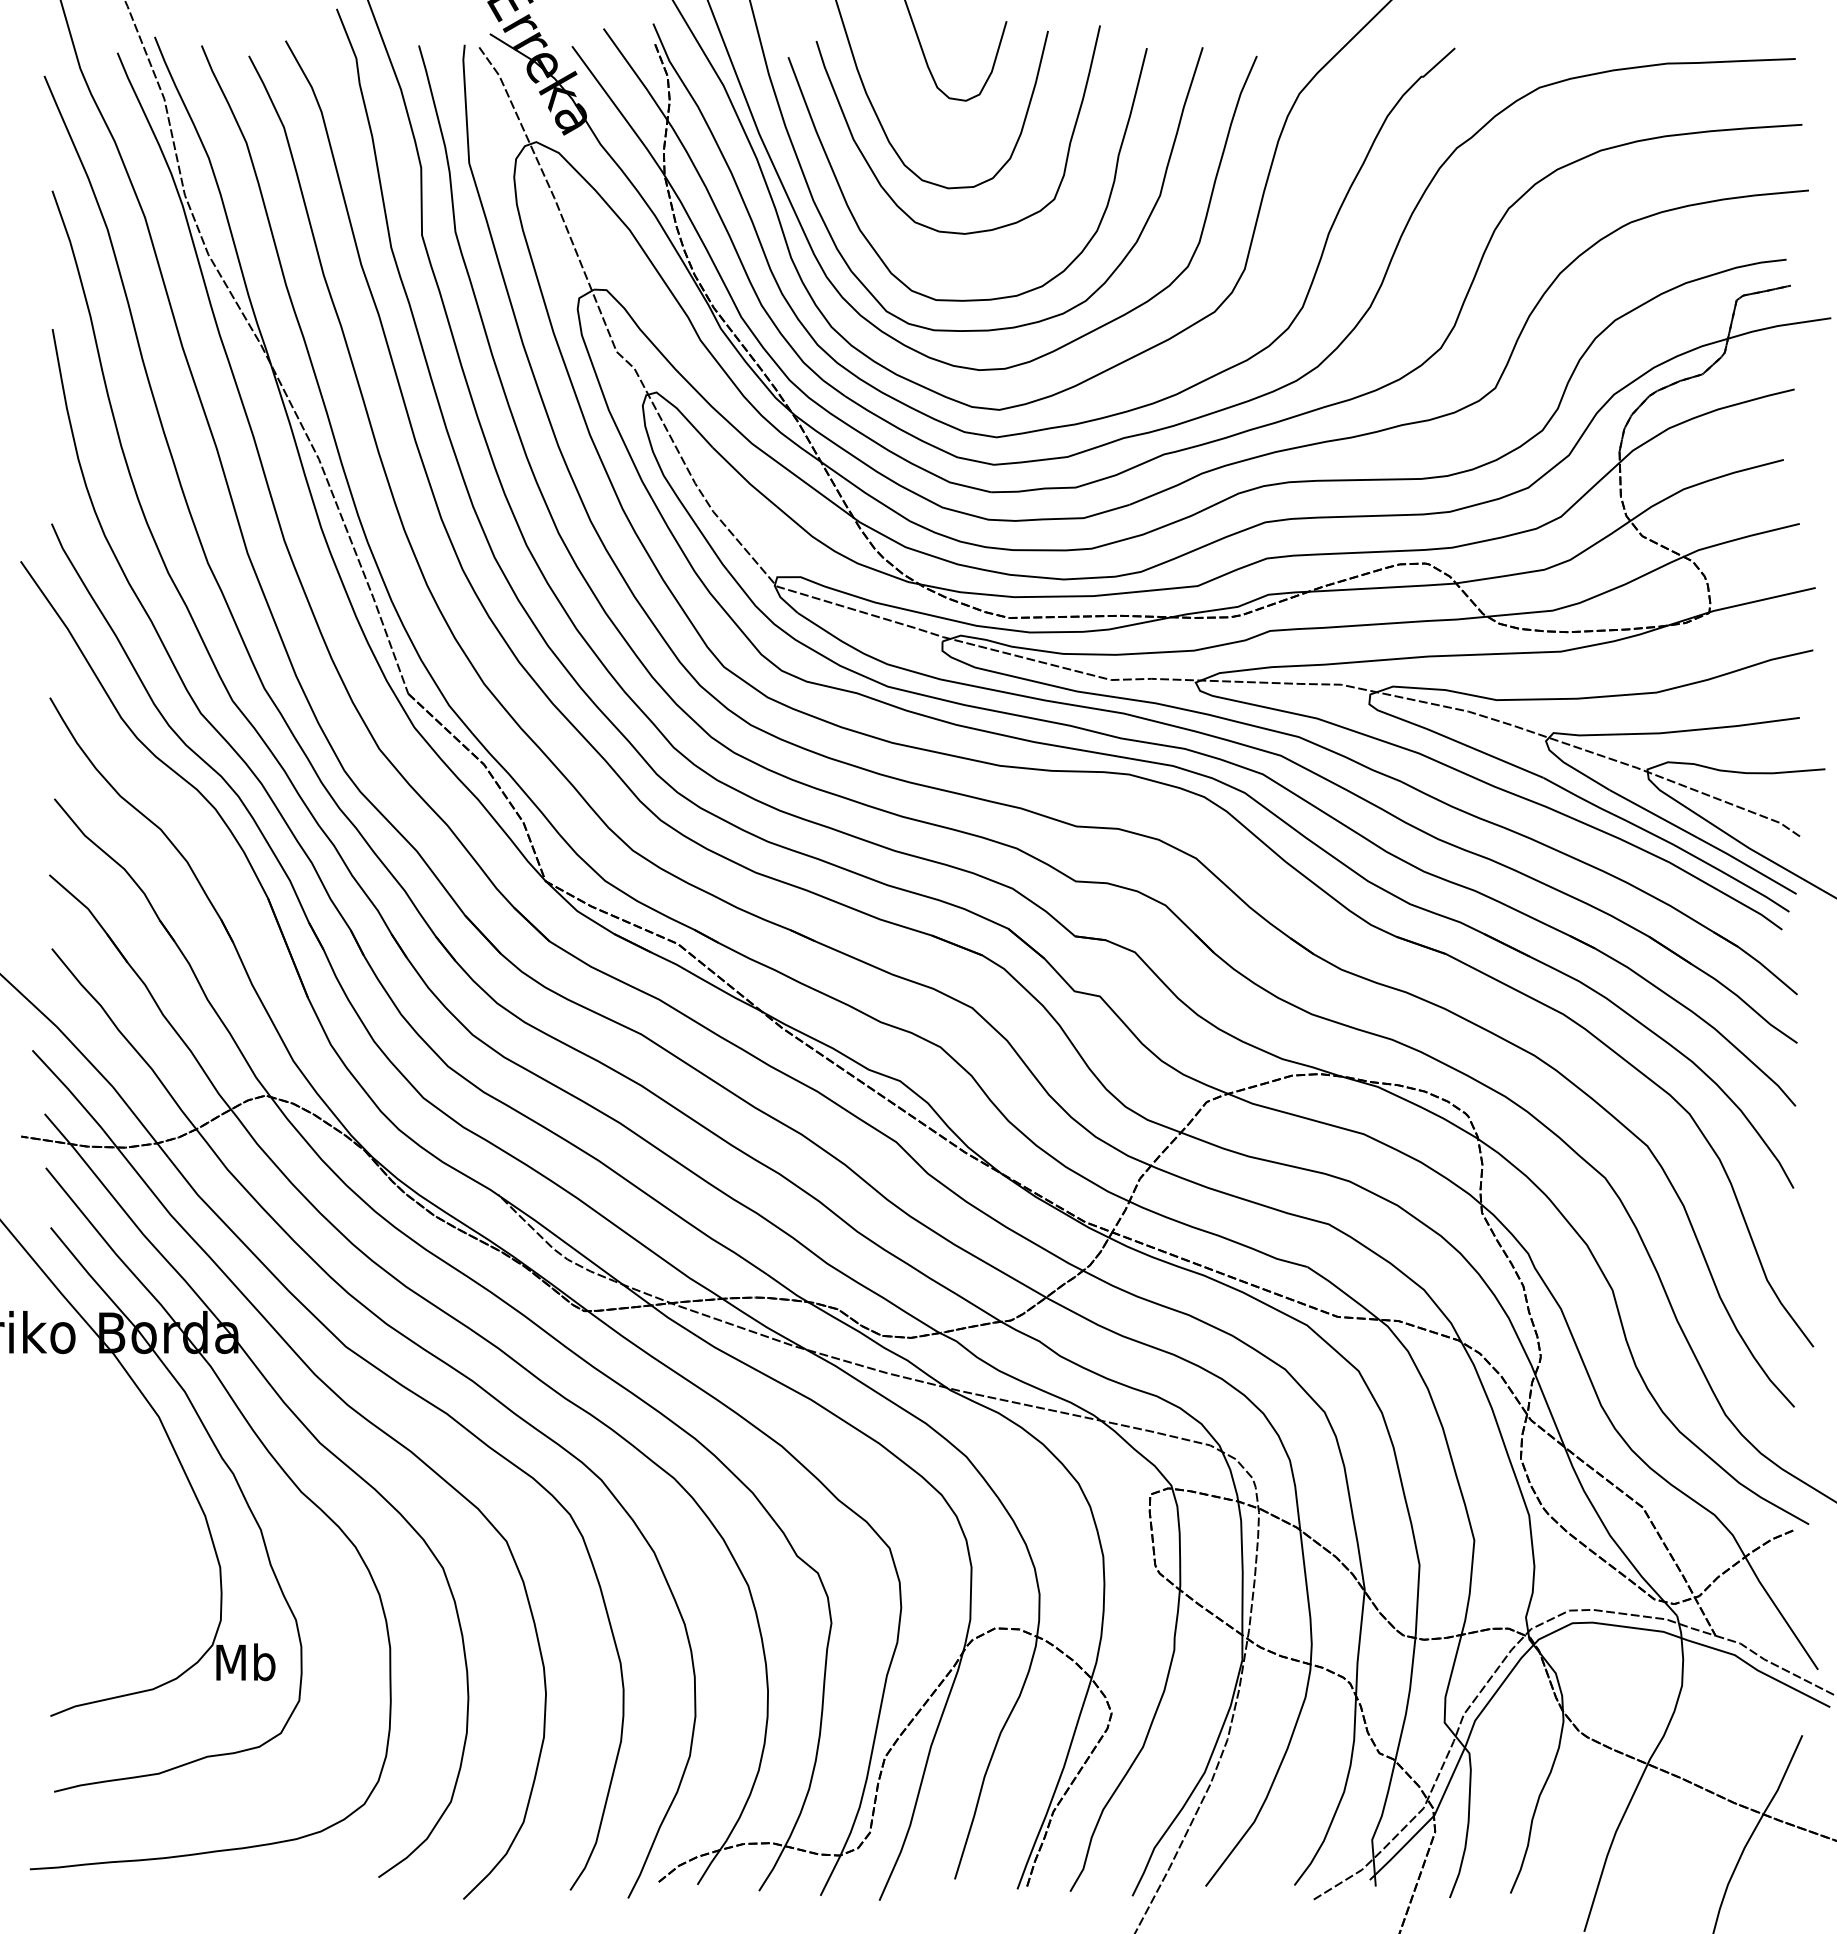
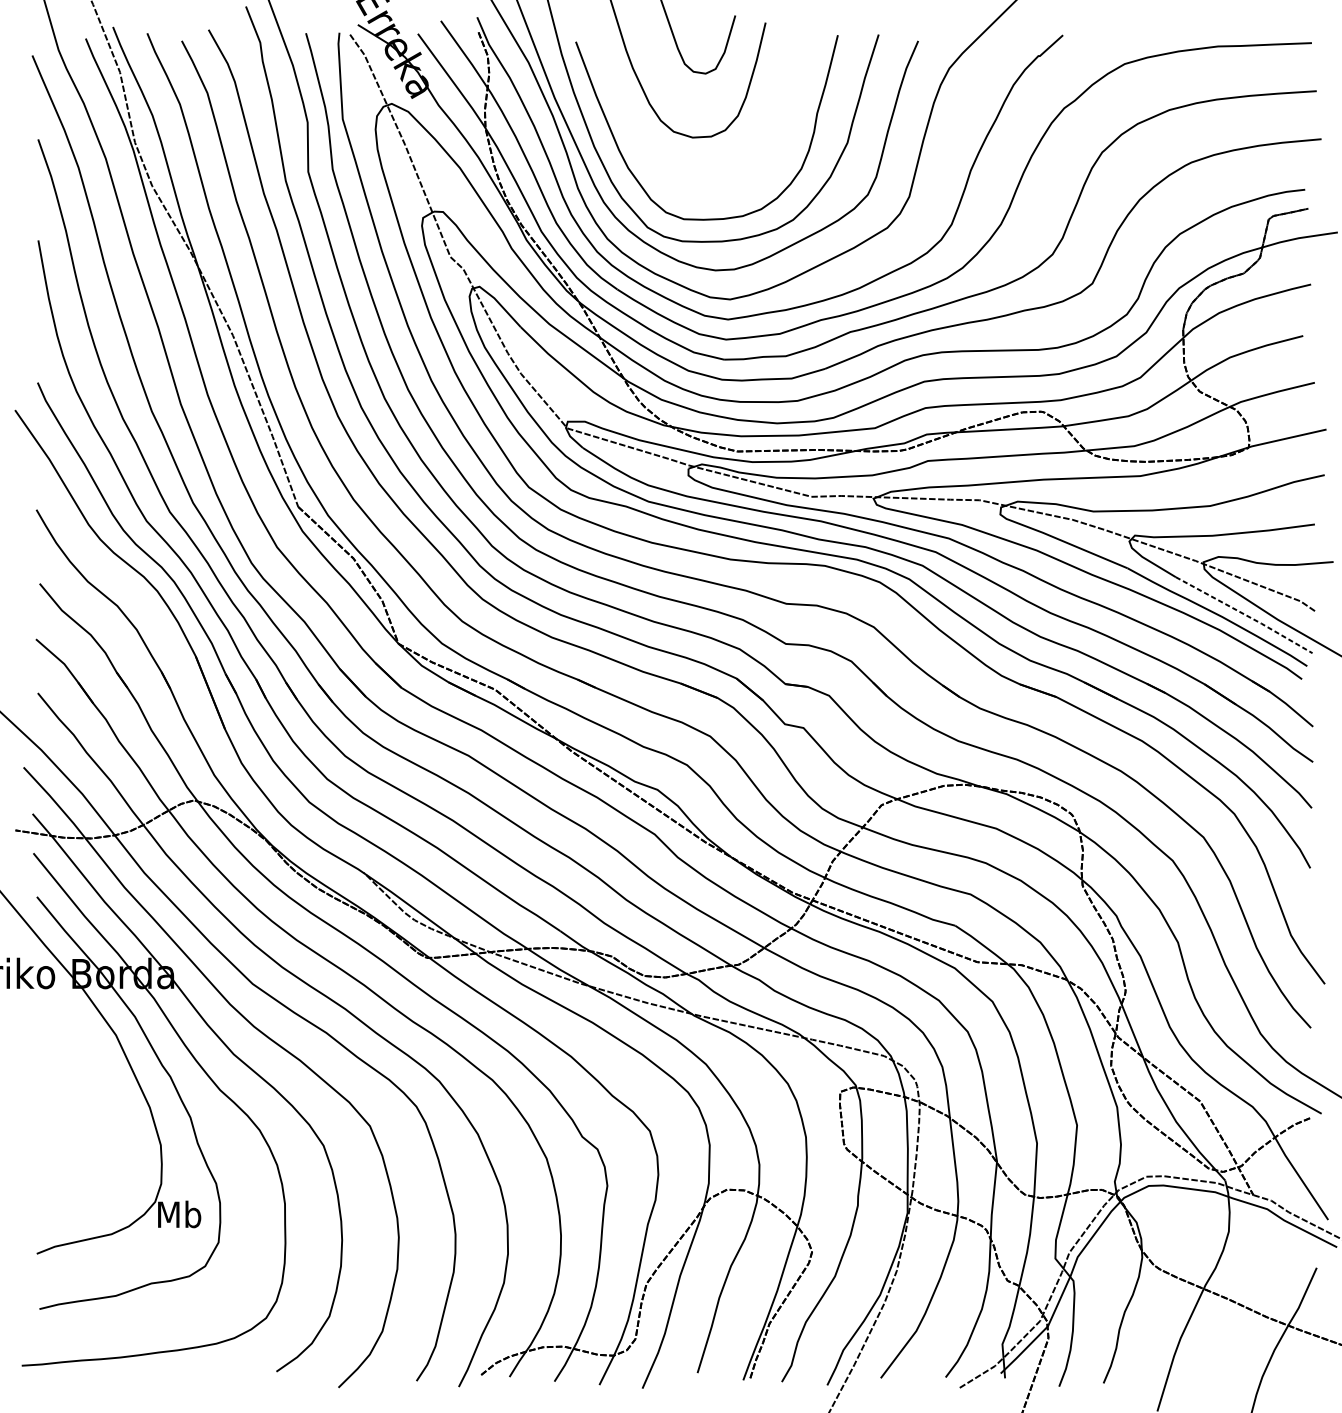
curve: (877, 177) -> (641, 129), removed
line: (1704, 841) -> (1245, 614), solid -> dashed

